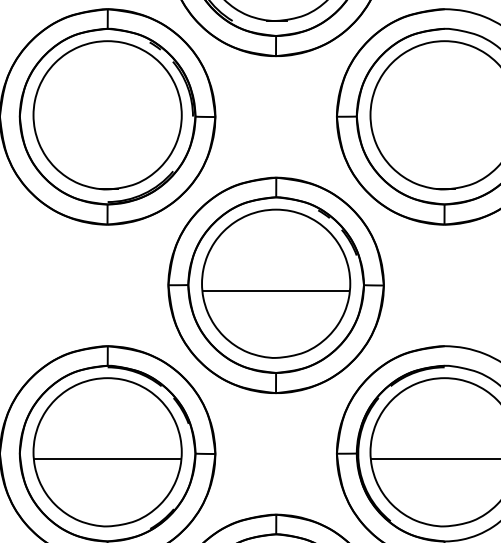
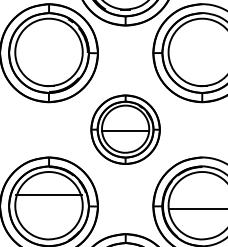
part: (275, 284) -> (125, 129), size x0.7
line: (106, 458) -> (48, 194), moved

